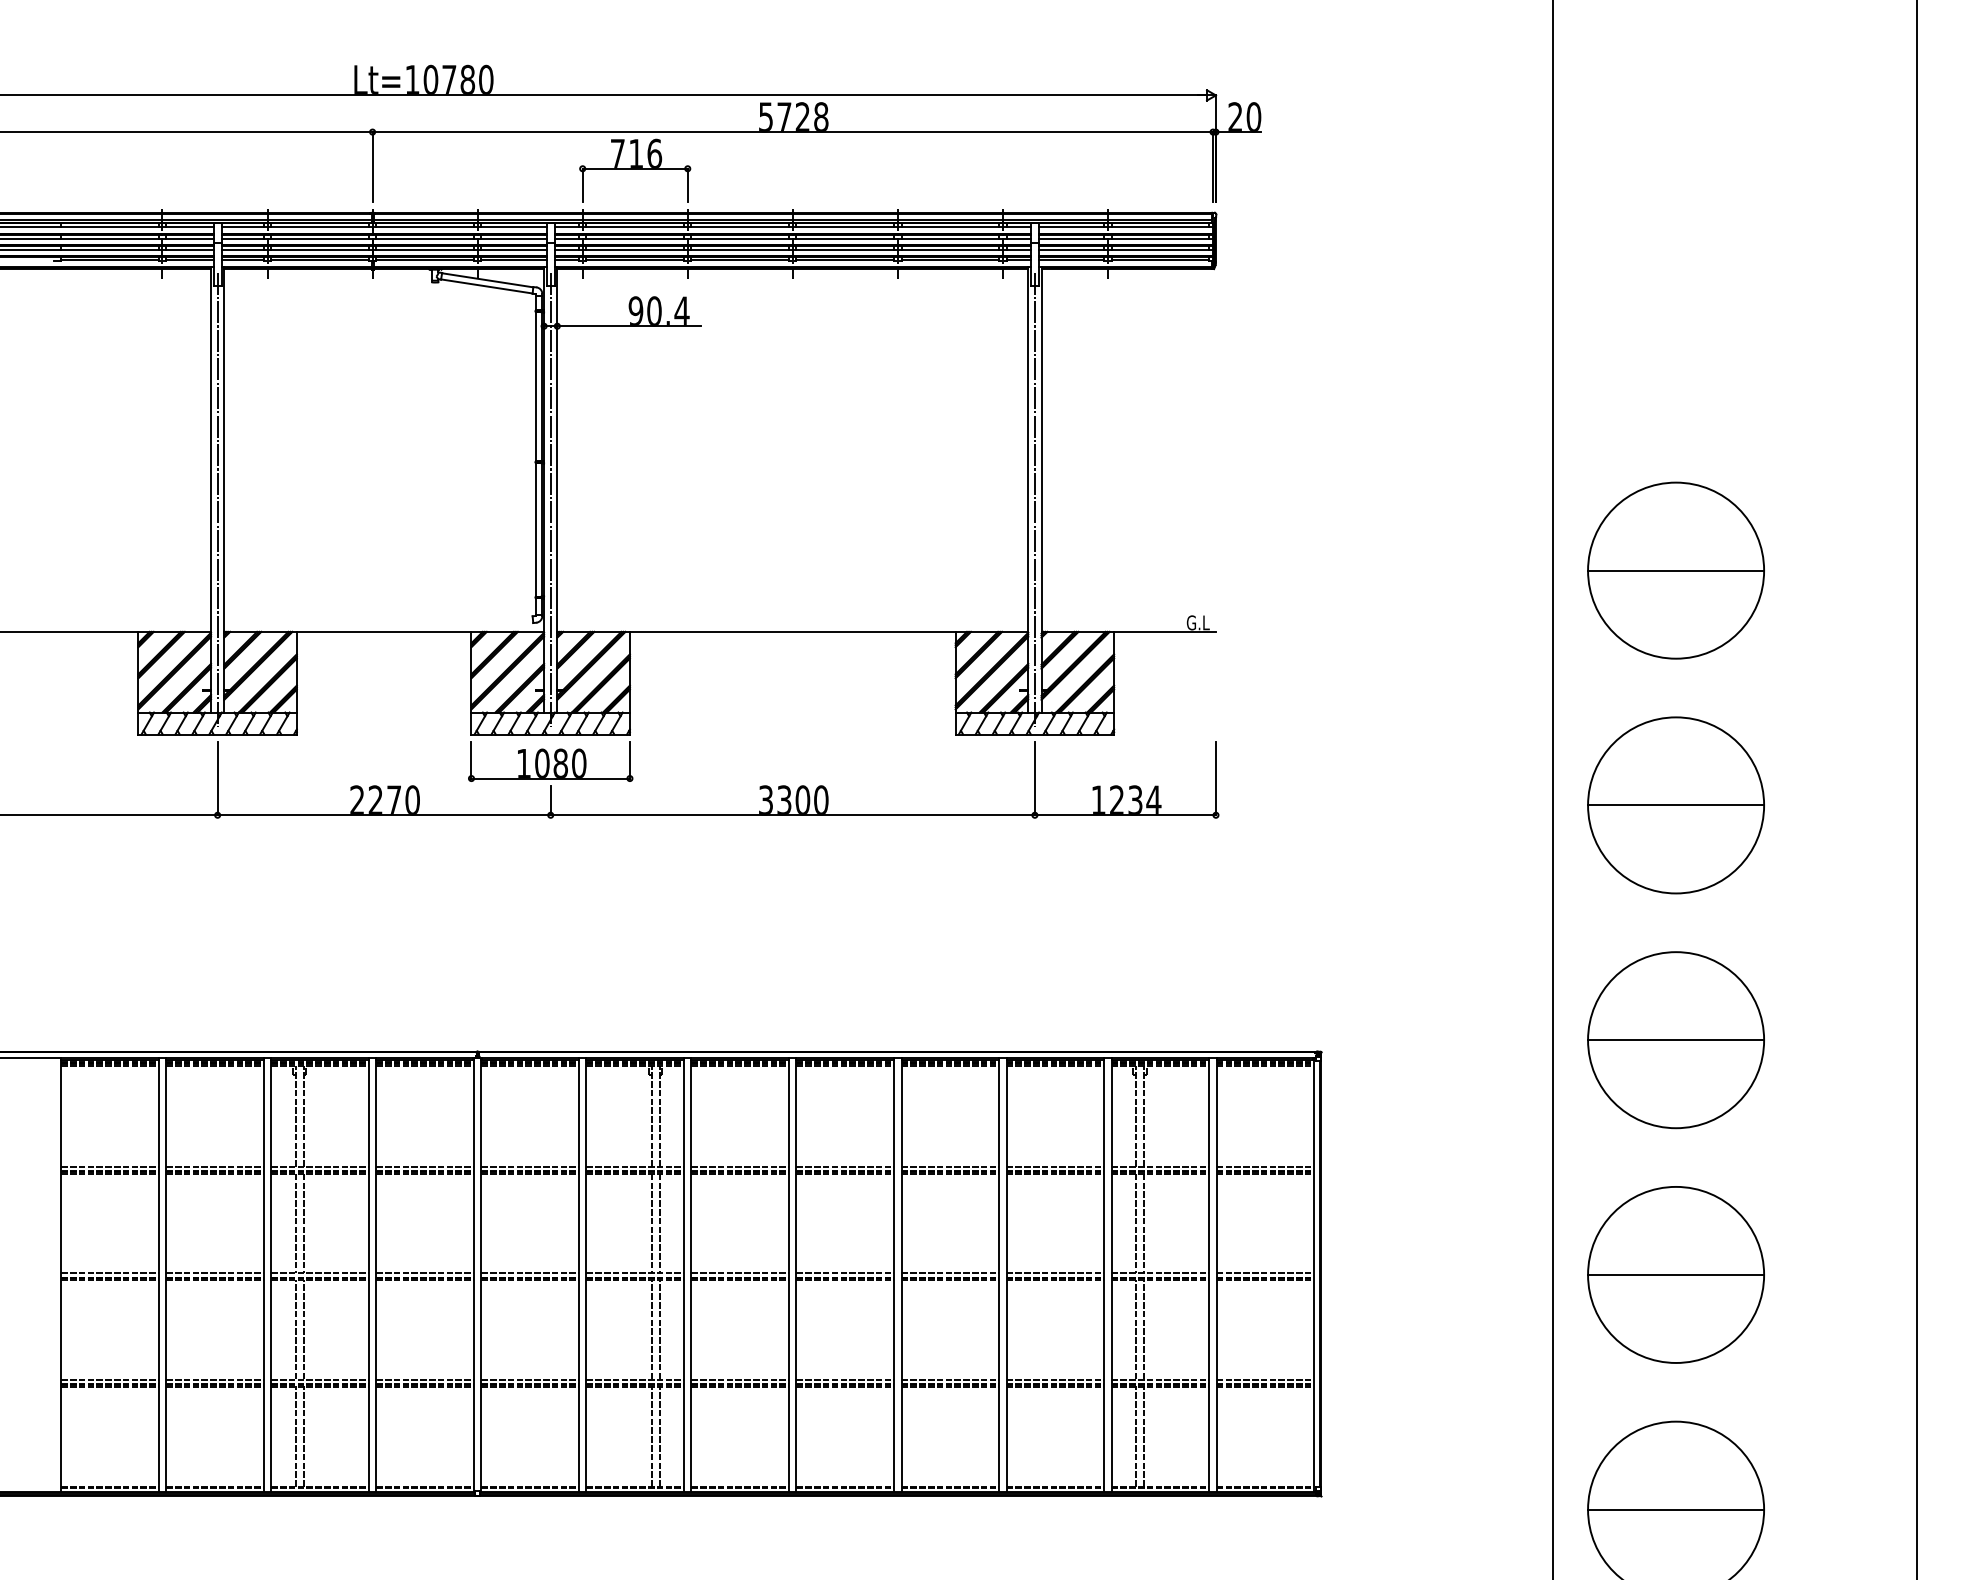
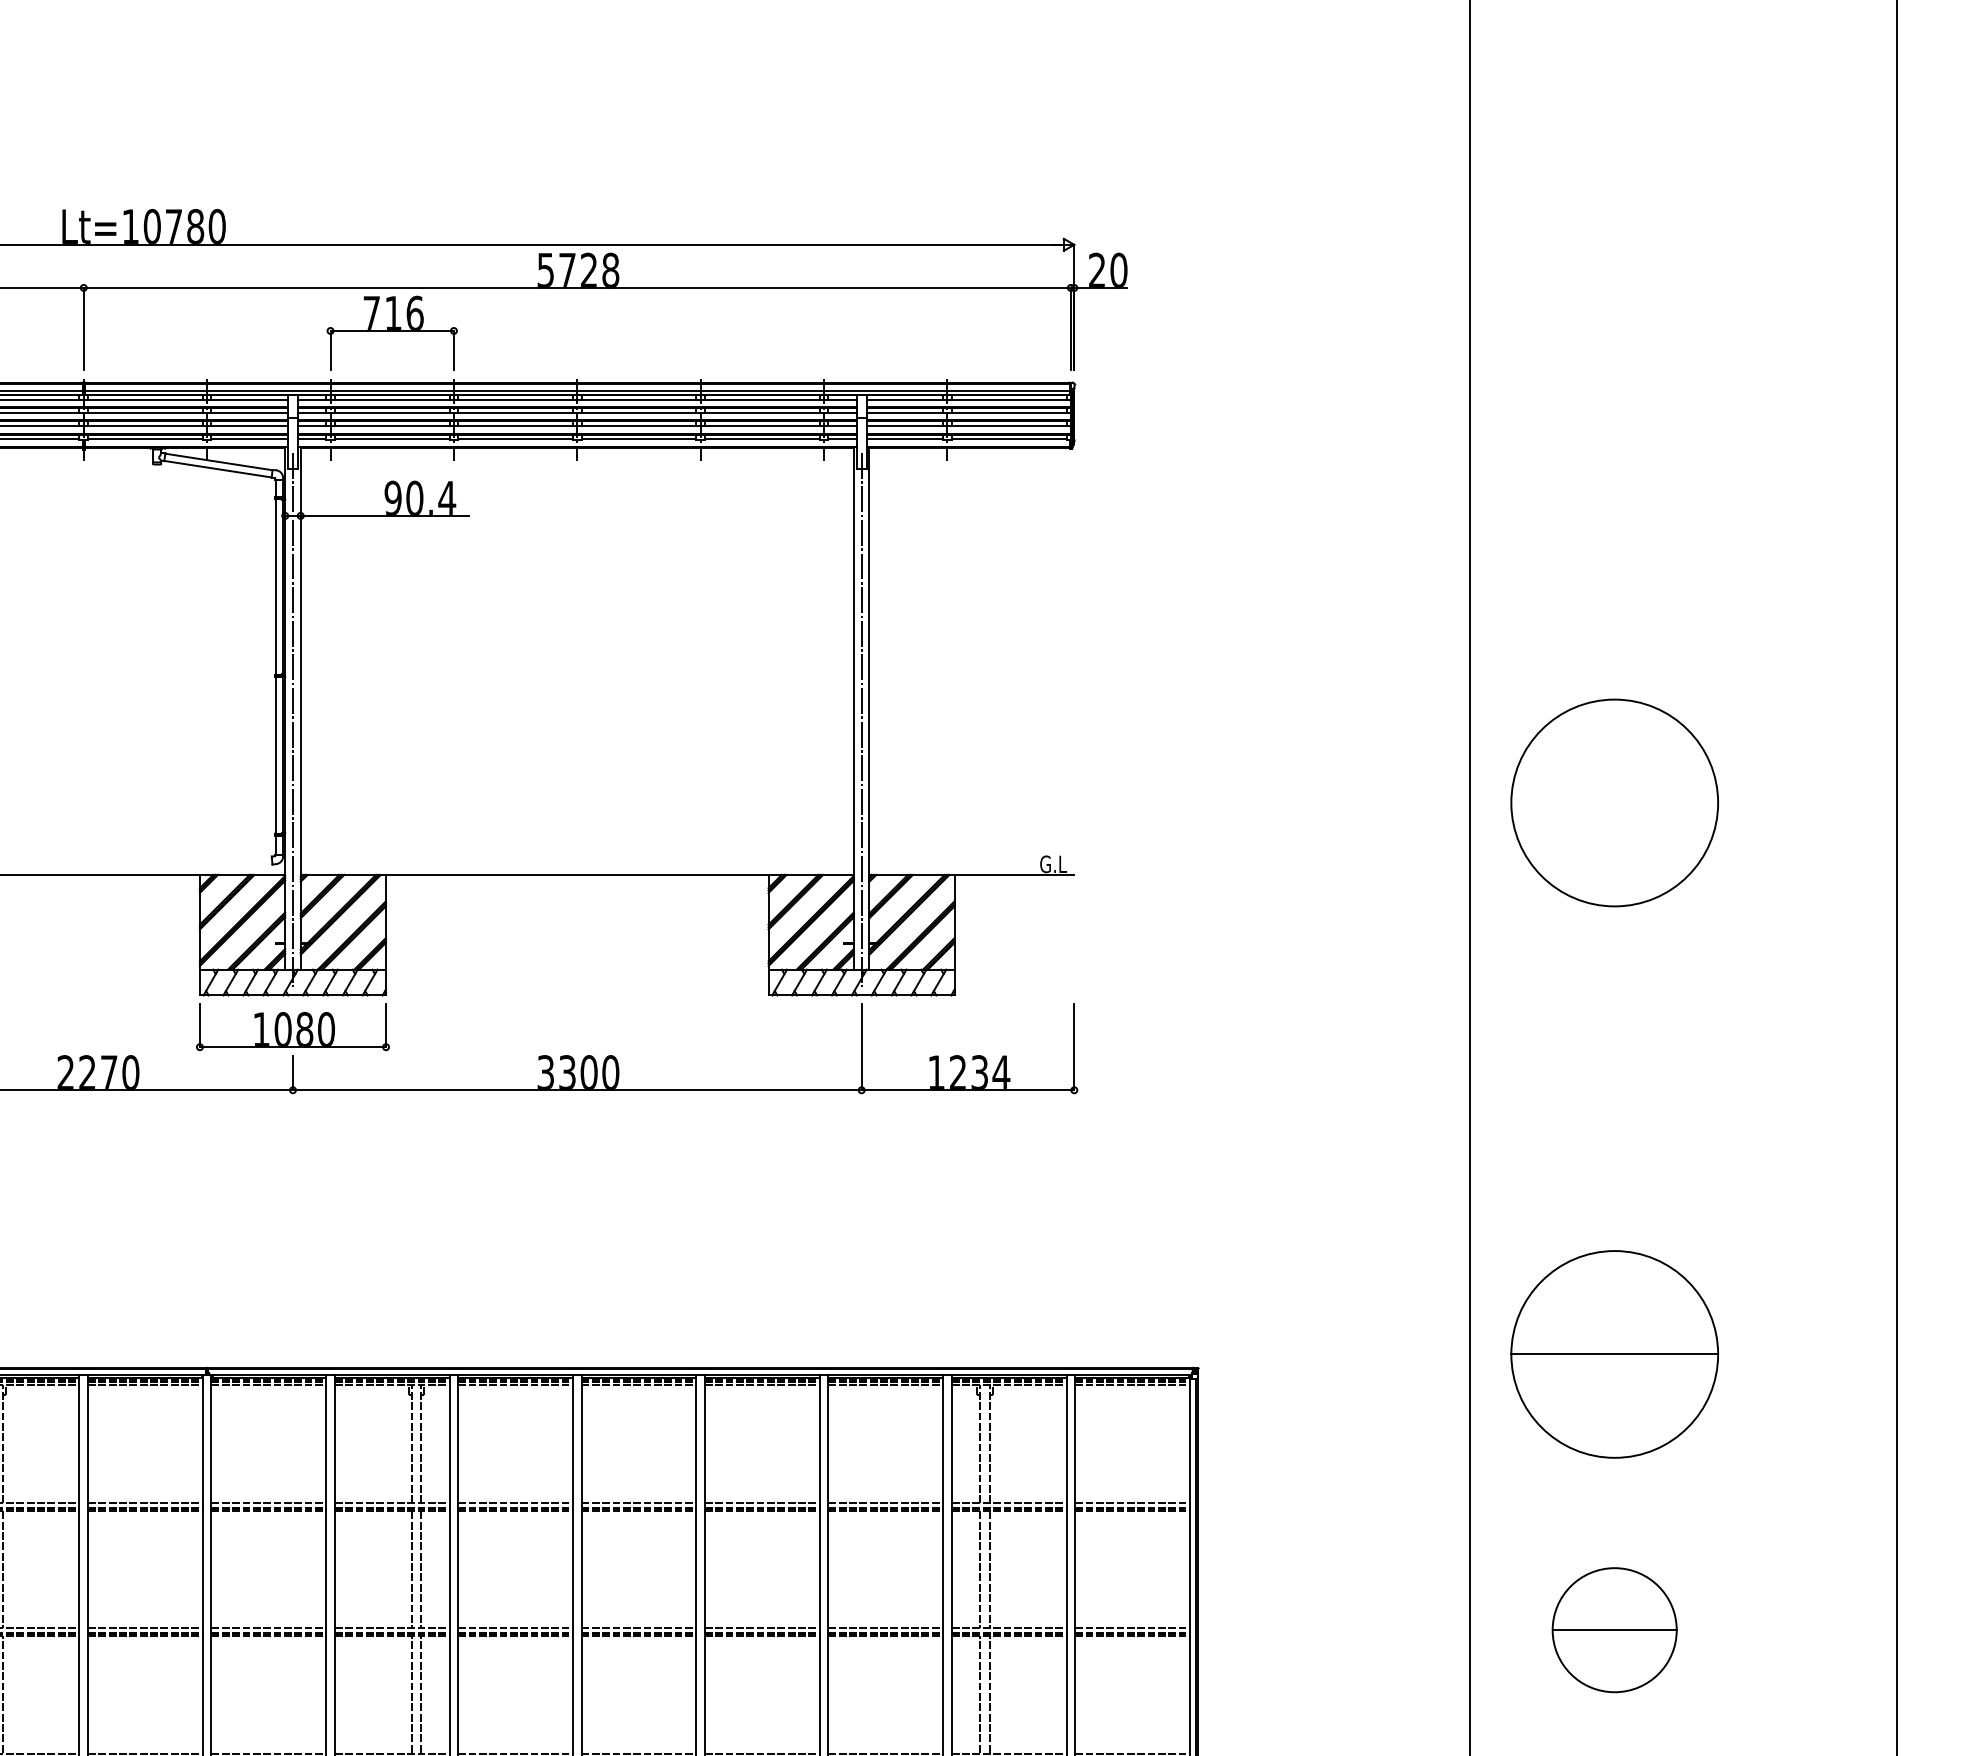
line: (1676, 570) -> (1615, 802), removed
part: (1675, 805) -> (1614, 1078), removed
part: (1675, 1274) -> (1614, 1629), size x0.6

